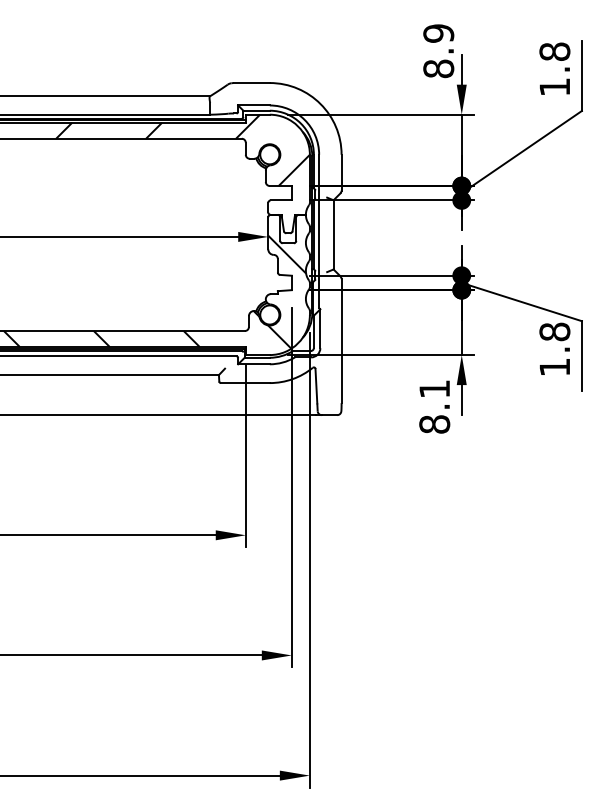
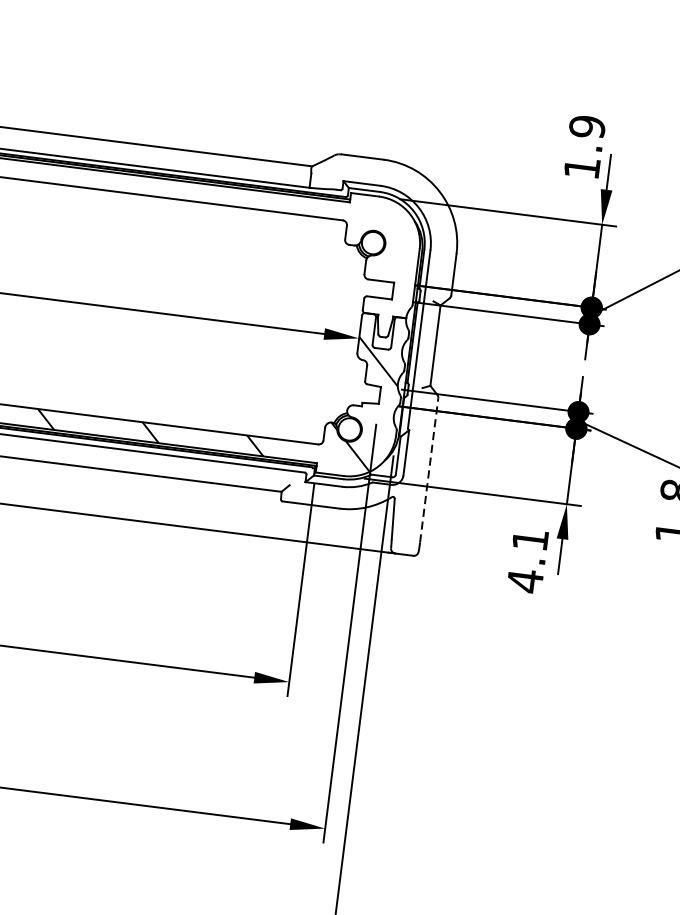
text: (438, 68) -> (581, 167), 8.9 -> 1.9
hatch: (182, 150) -> (272, 225), removed
line: (341, 341) -> (429, 470), solid -> dashed
text: (434, 424) -> (524, 580), 8.1 -> 4.1

